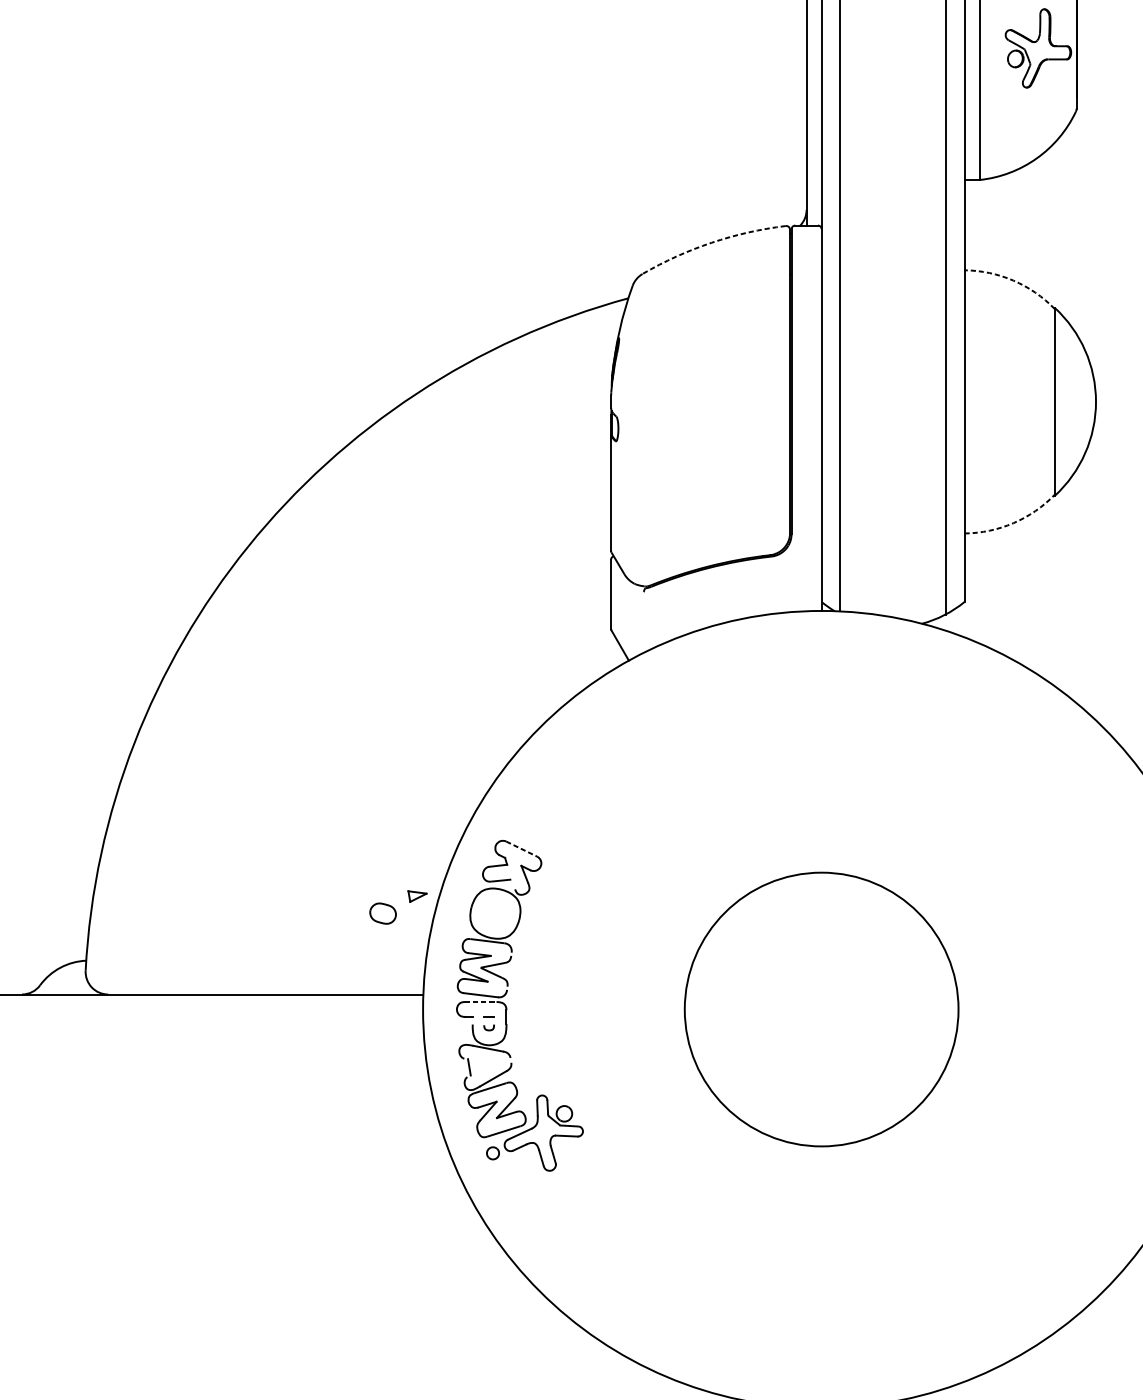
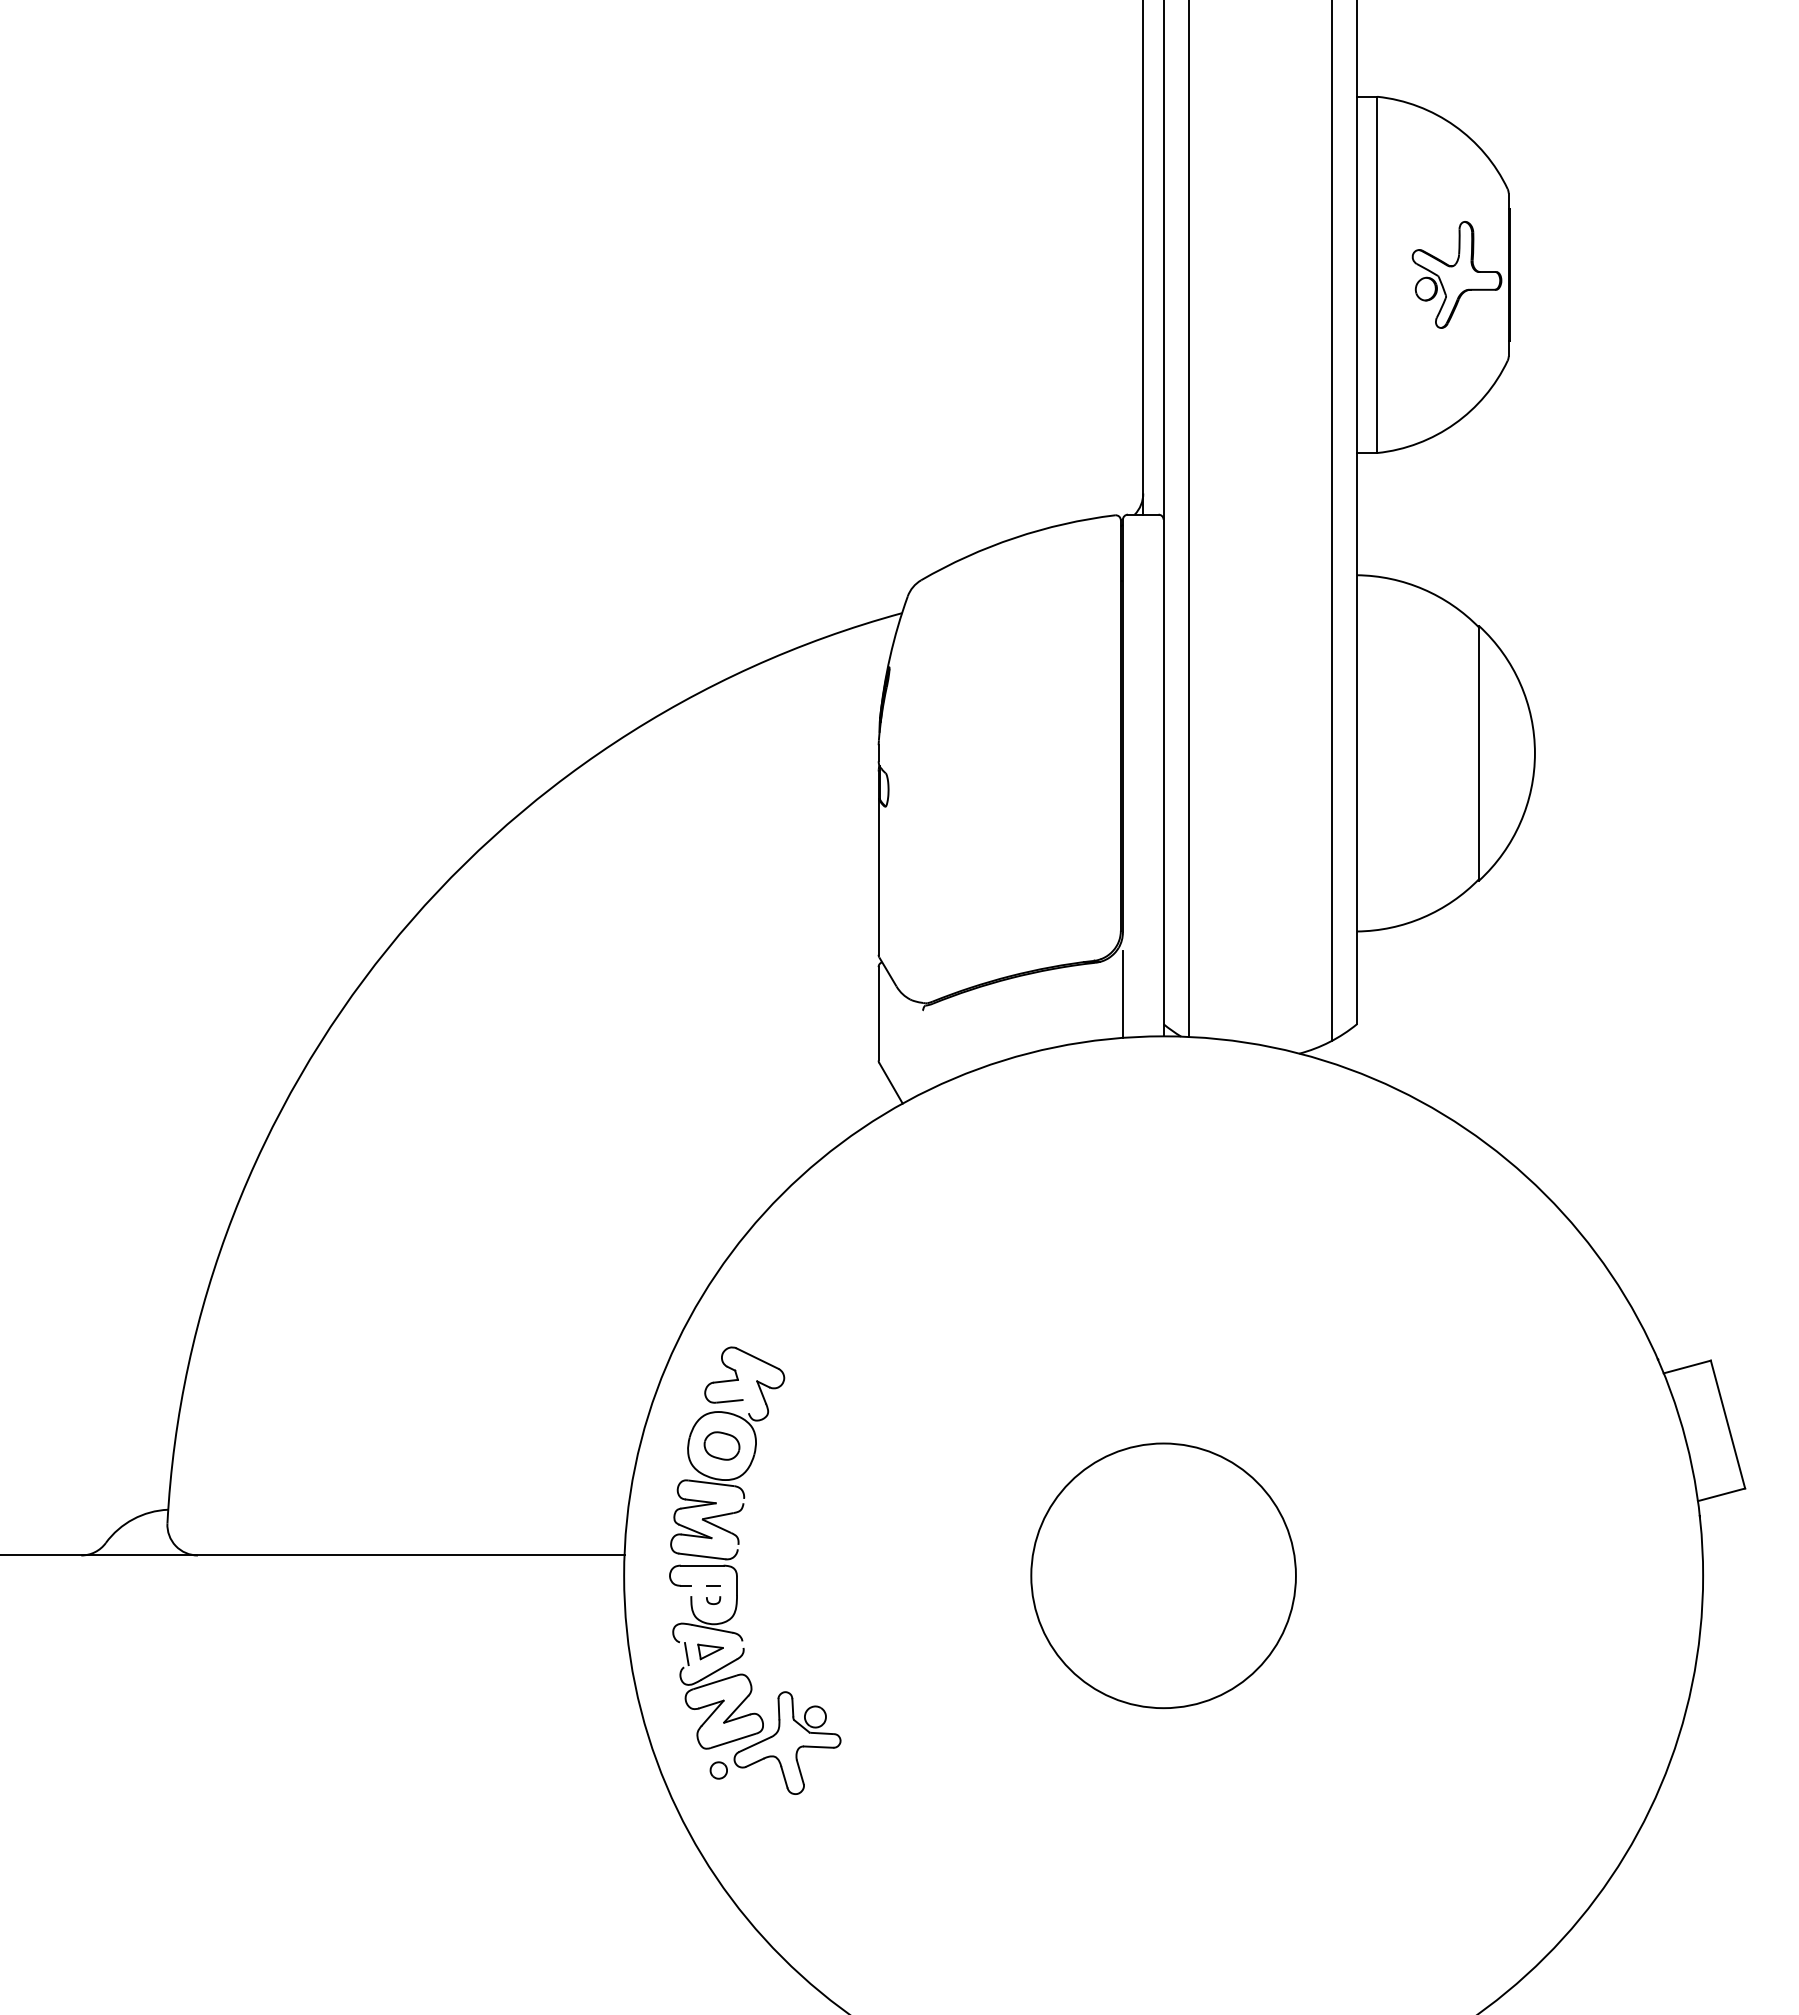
arc: (711, 242) -> (1014, 537), dashed -> solid
arc: (1013, 280) -> (1423, 589), dashed -> solid
arc: (1013, 523) -> (1423, 917), dashed -> solid
line: (791, 579) -> (1122, 993), added
line: (522, 848) -> (758, 1358), dashed -> solid
part: (417, 896) -> (710, 1651), moved
part: (382, 913) -> (721, 1445), moved
line: (480, 1001) -> (702, 1565), dashed -> solid
circle: (821, 1009) -> (1163, 1575), size x0.71

